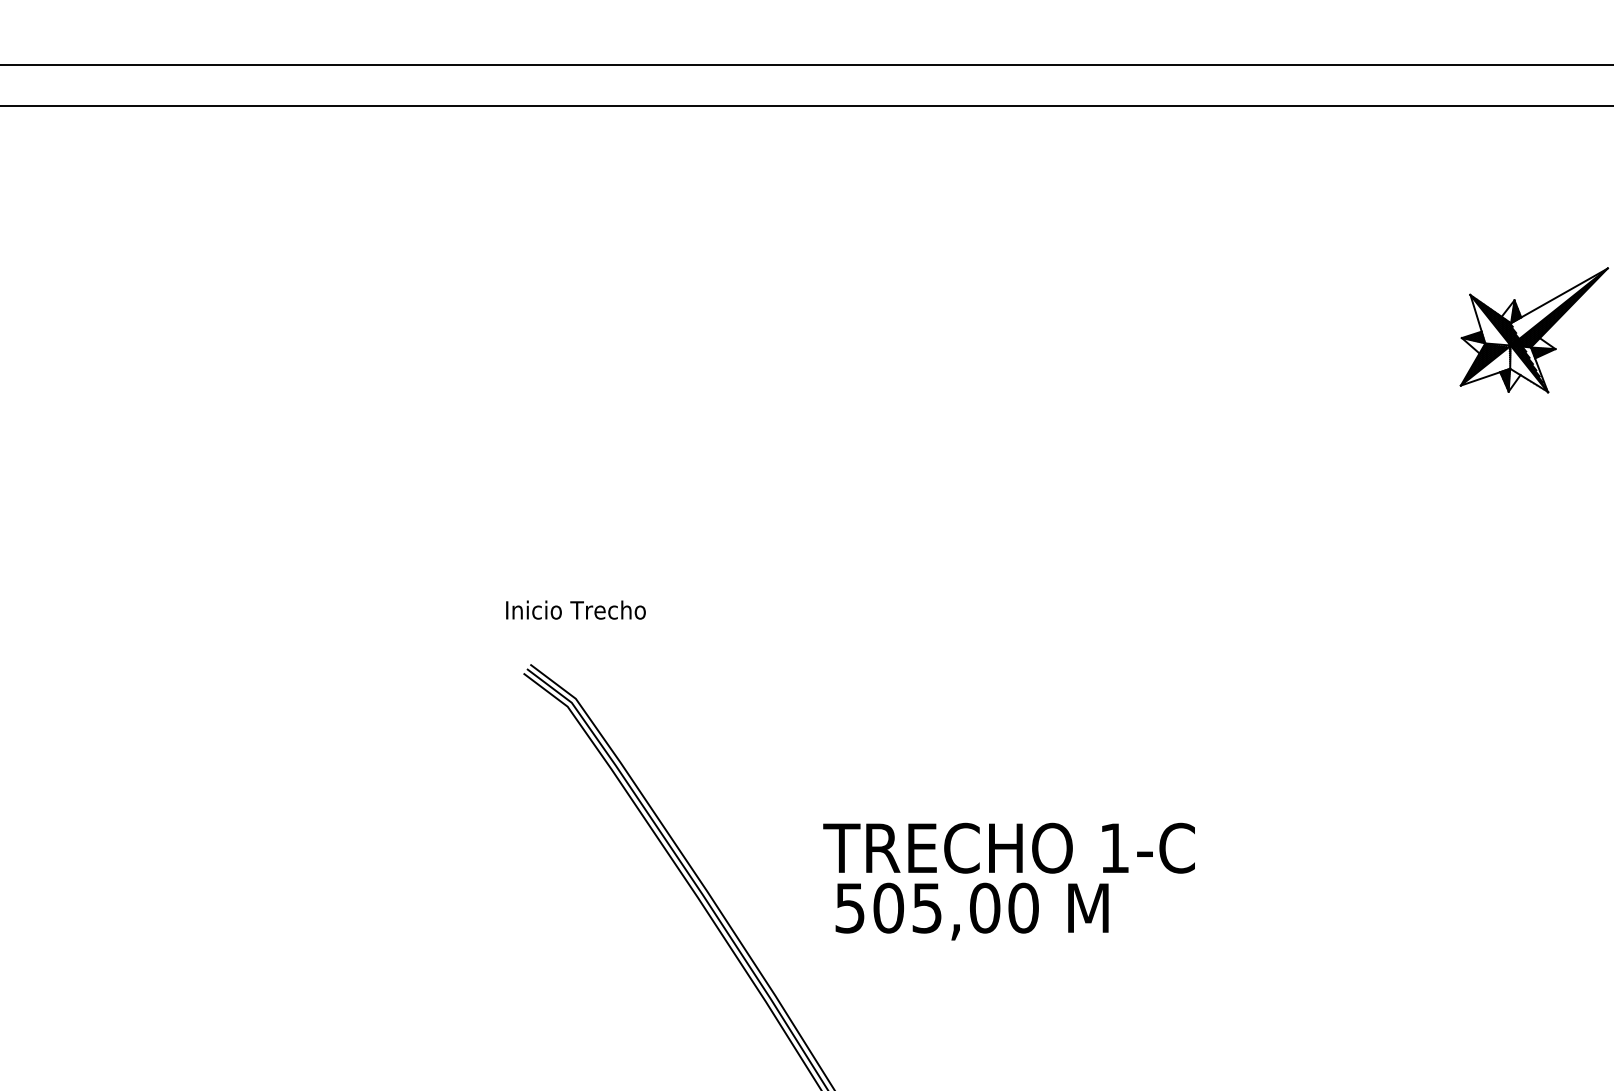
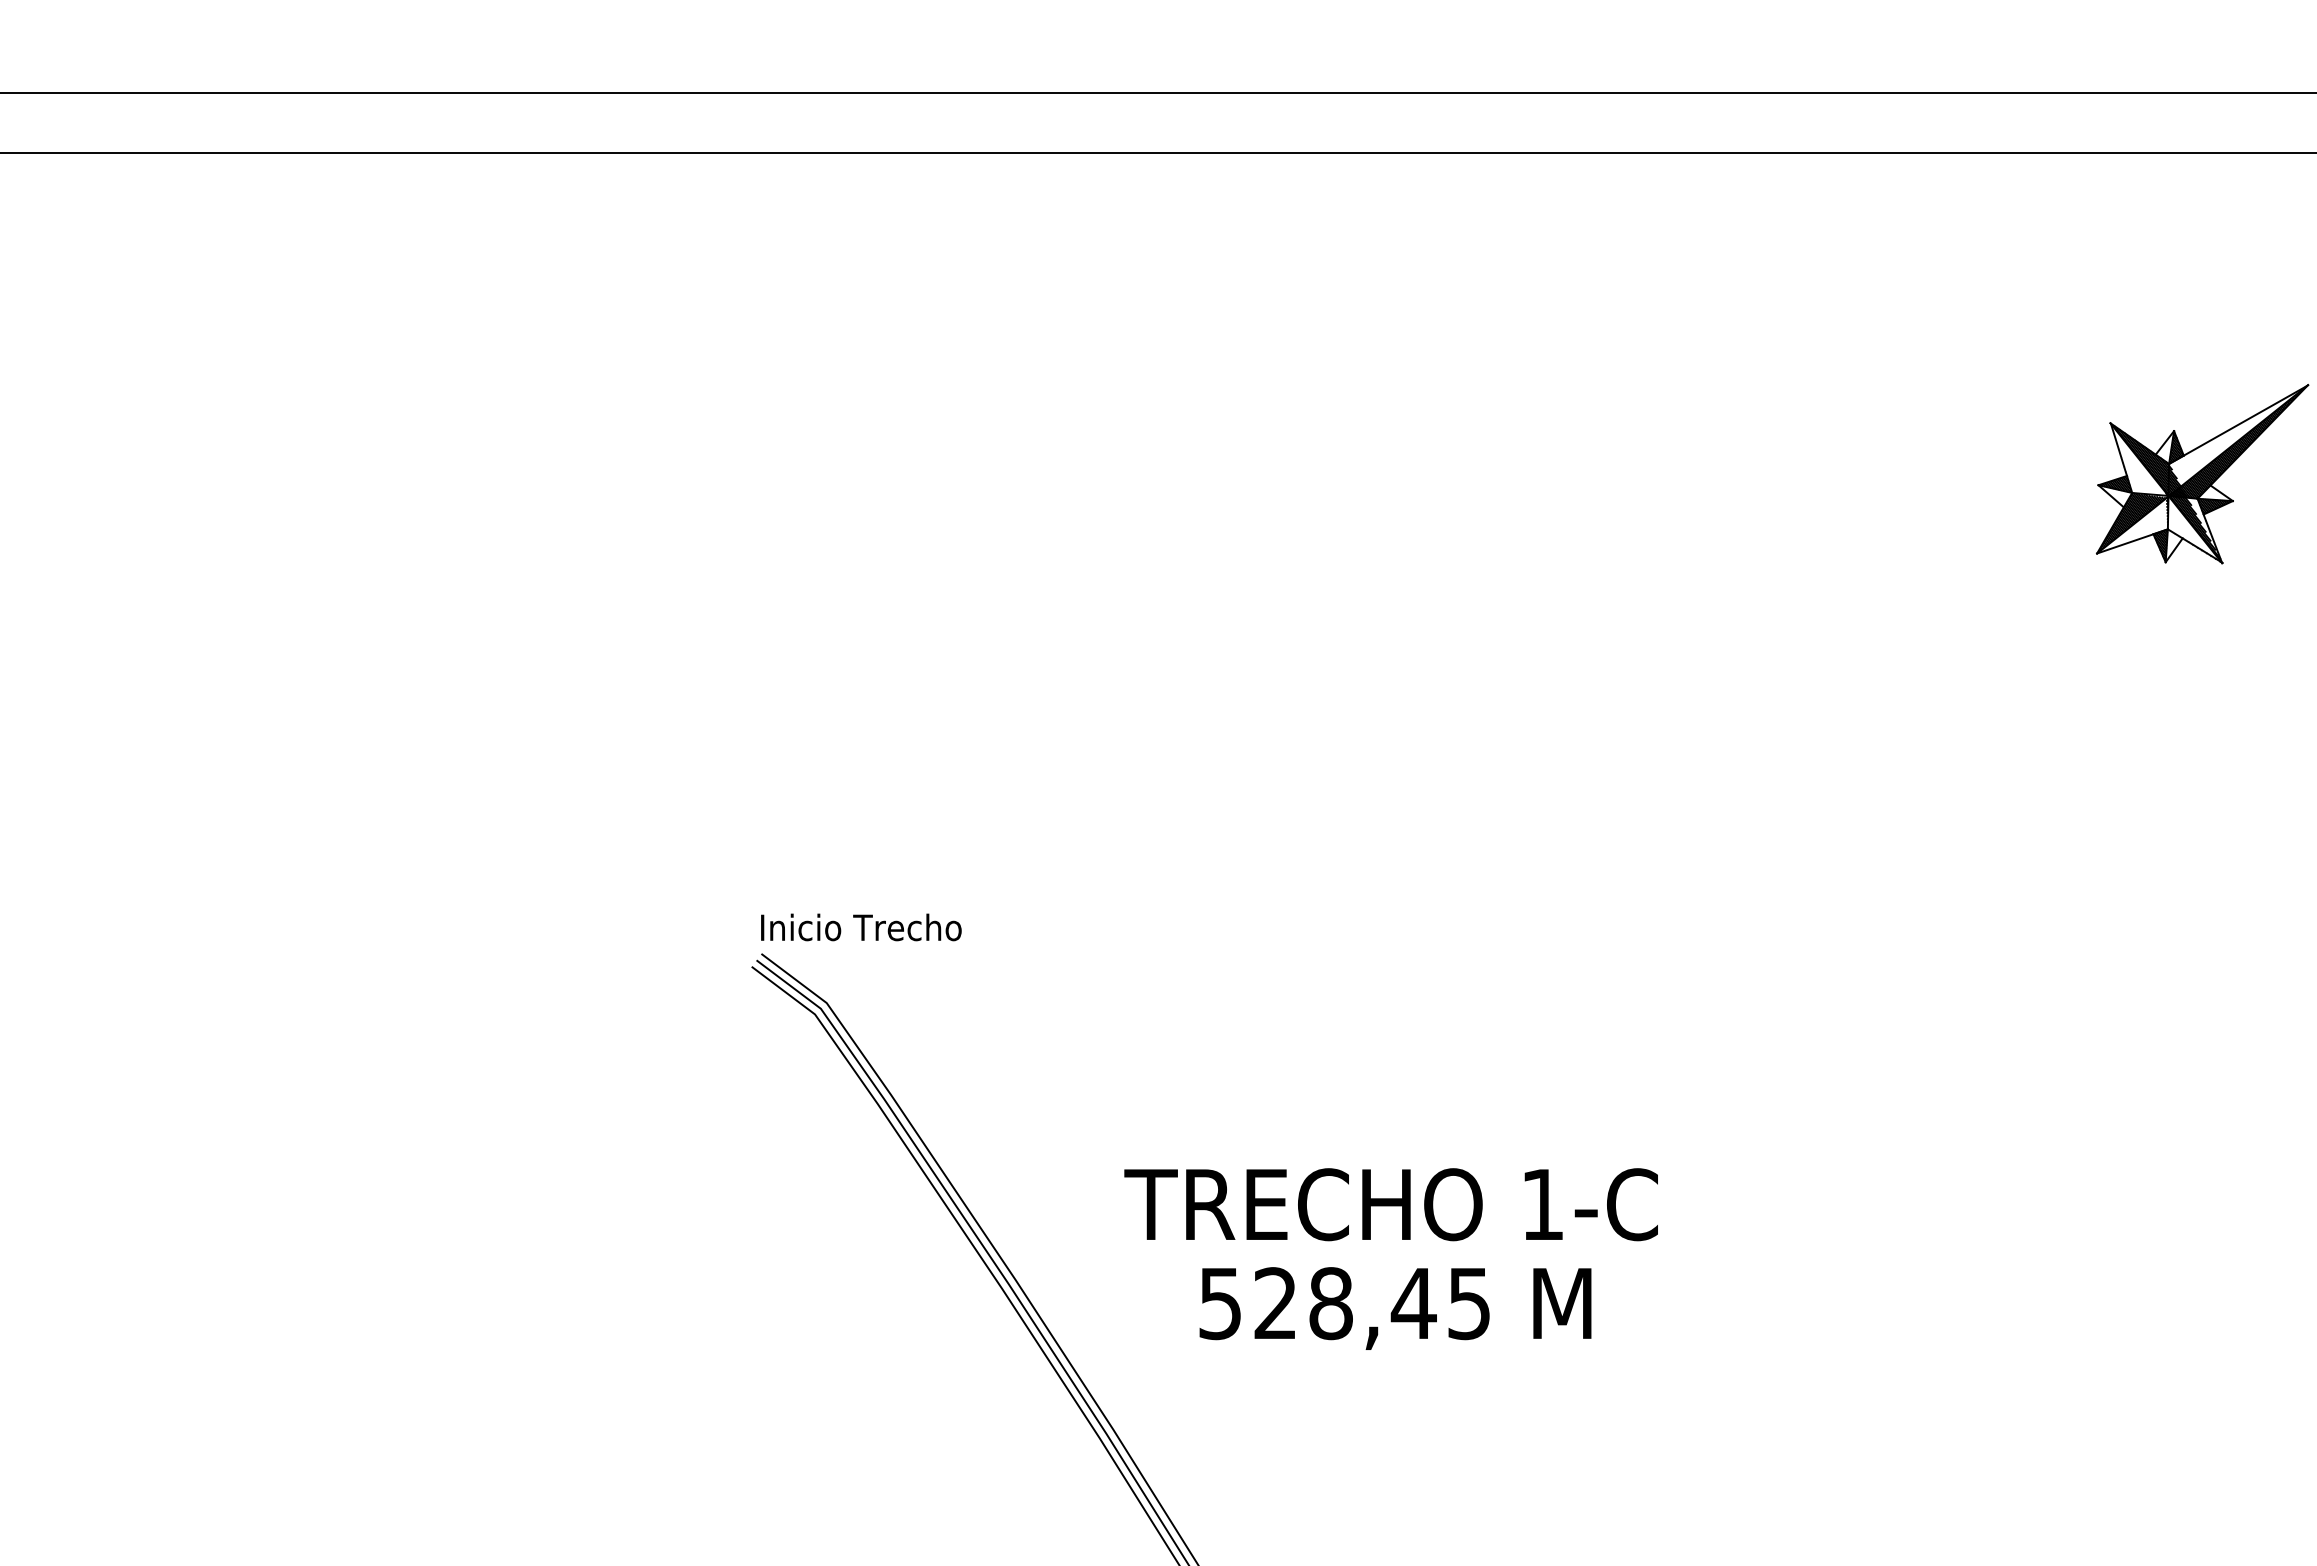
text: (575, 609) -> (860, 926), moved
text: (1008, 847) -> (1390, 1203), moved
text: (955, 907) -> (1371, 1302), 505,00 -> 528,45

